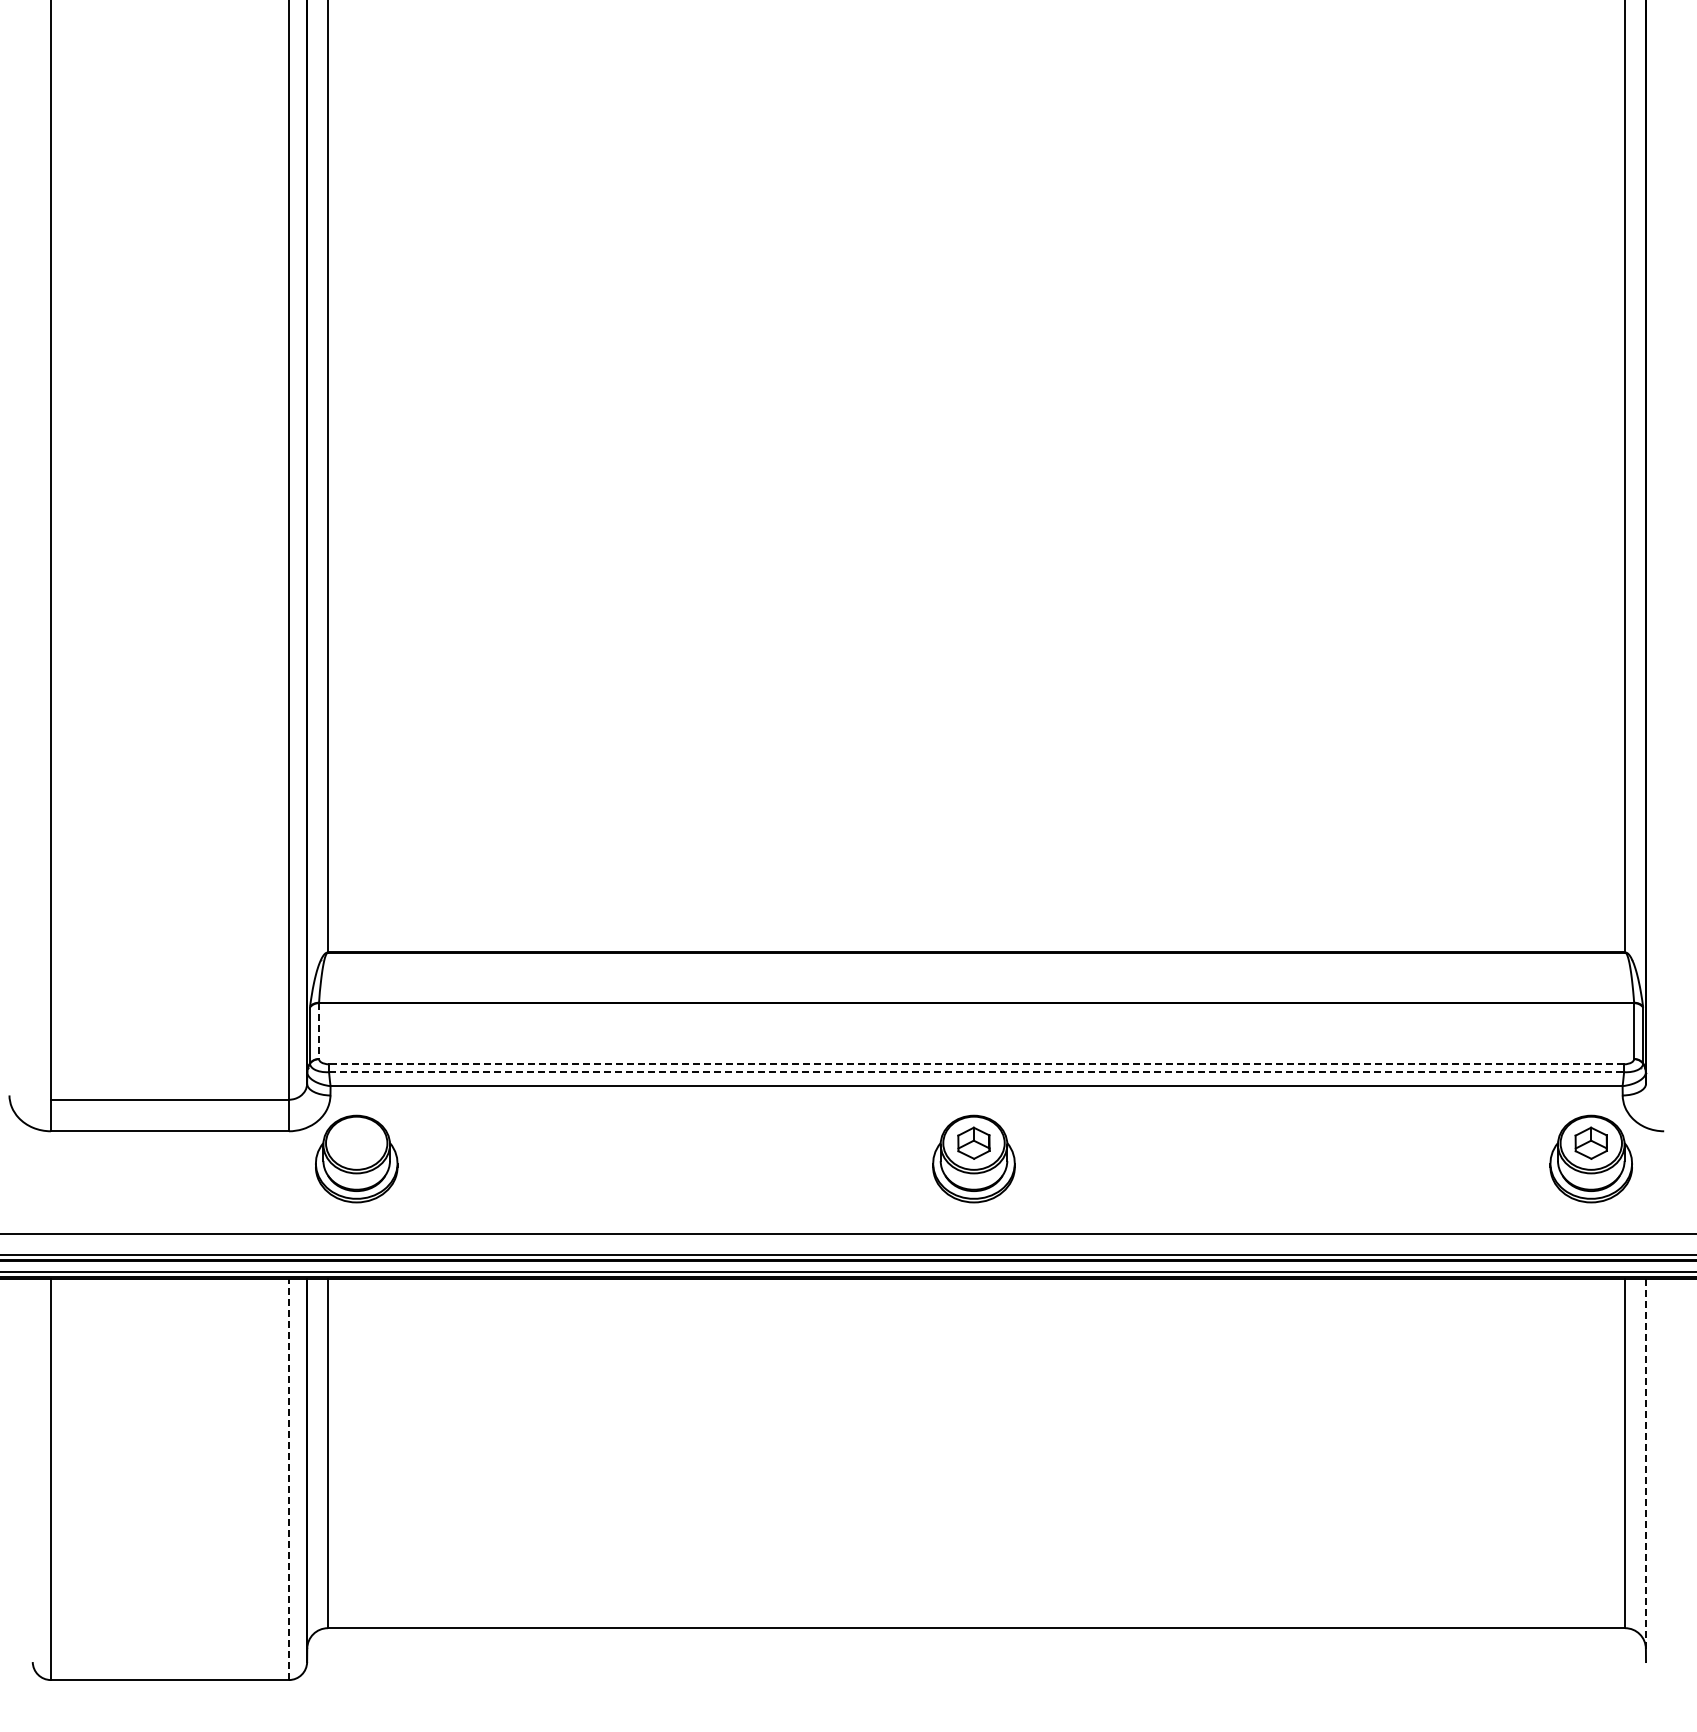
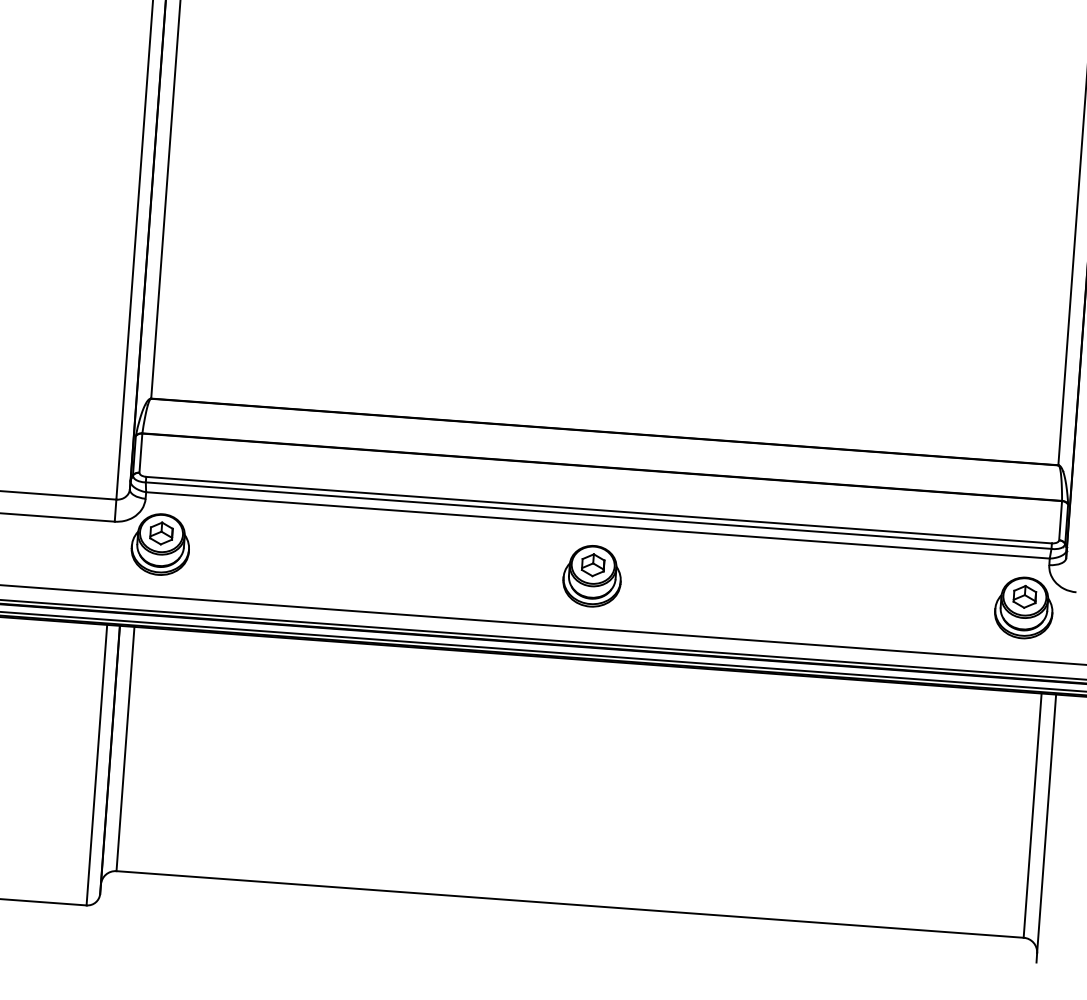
line: (319, 1031) -> (141, 453), dashed -> solid
line: (976, 1064) -> (598, 510), dashed -> solid
line: (976, 1072) -> (598, 515), dashed -> solid
part: (356, 1142) -> (161, 532), added
line: (1645, 1463) -> (1046, 823), dashed -> solid
line: (288, 1479) -> (96, 765), dashed -> solid

